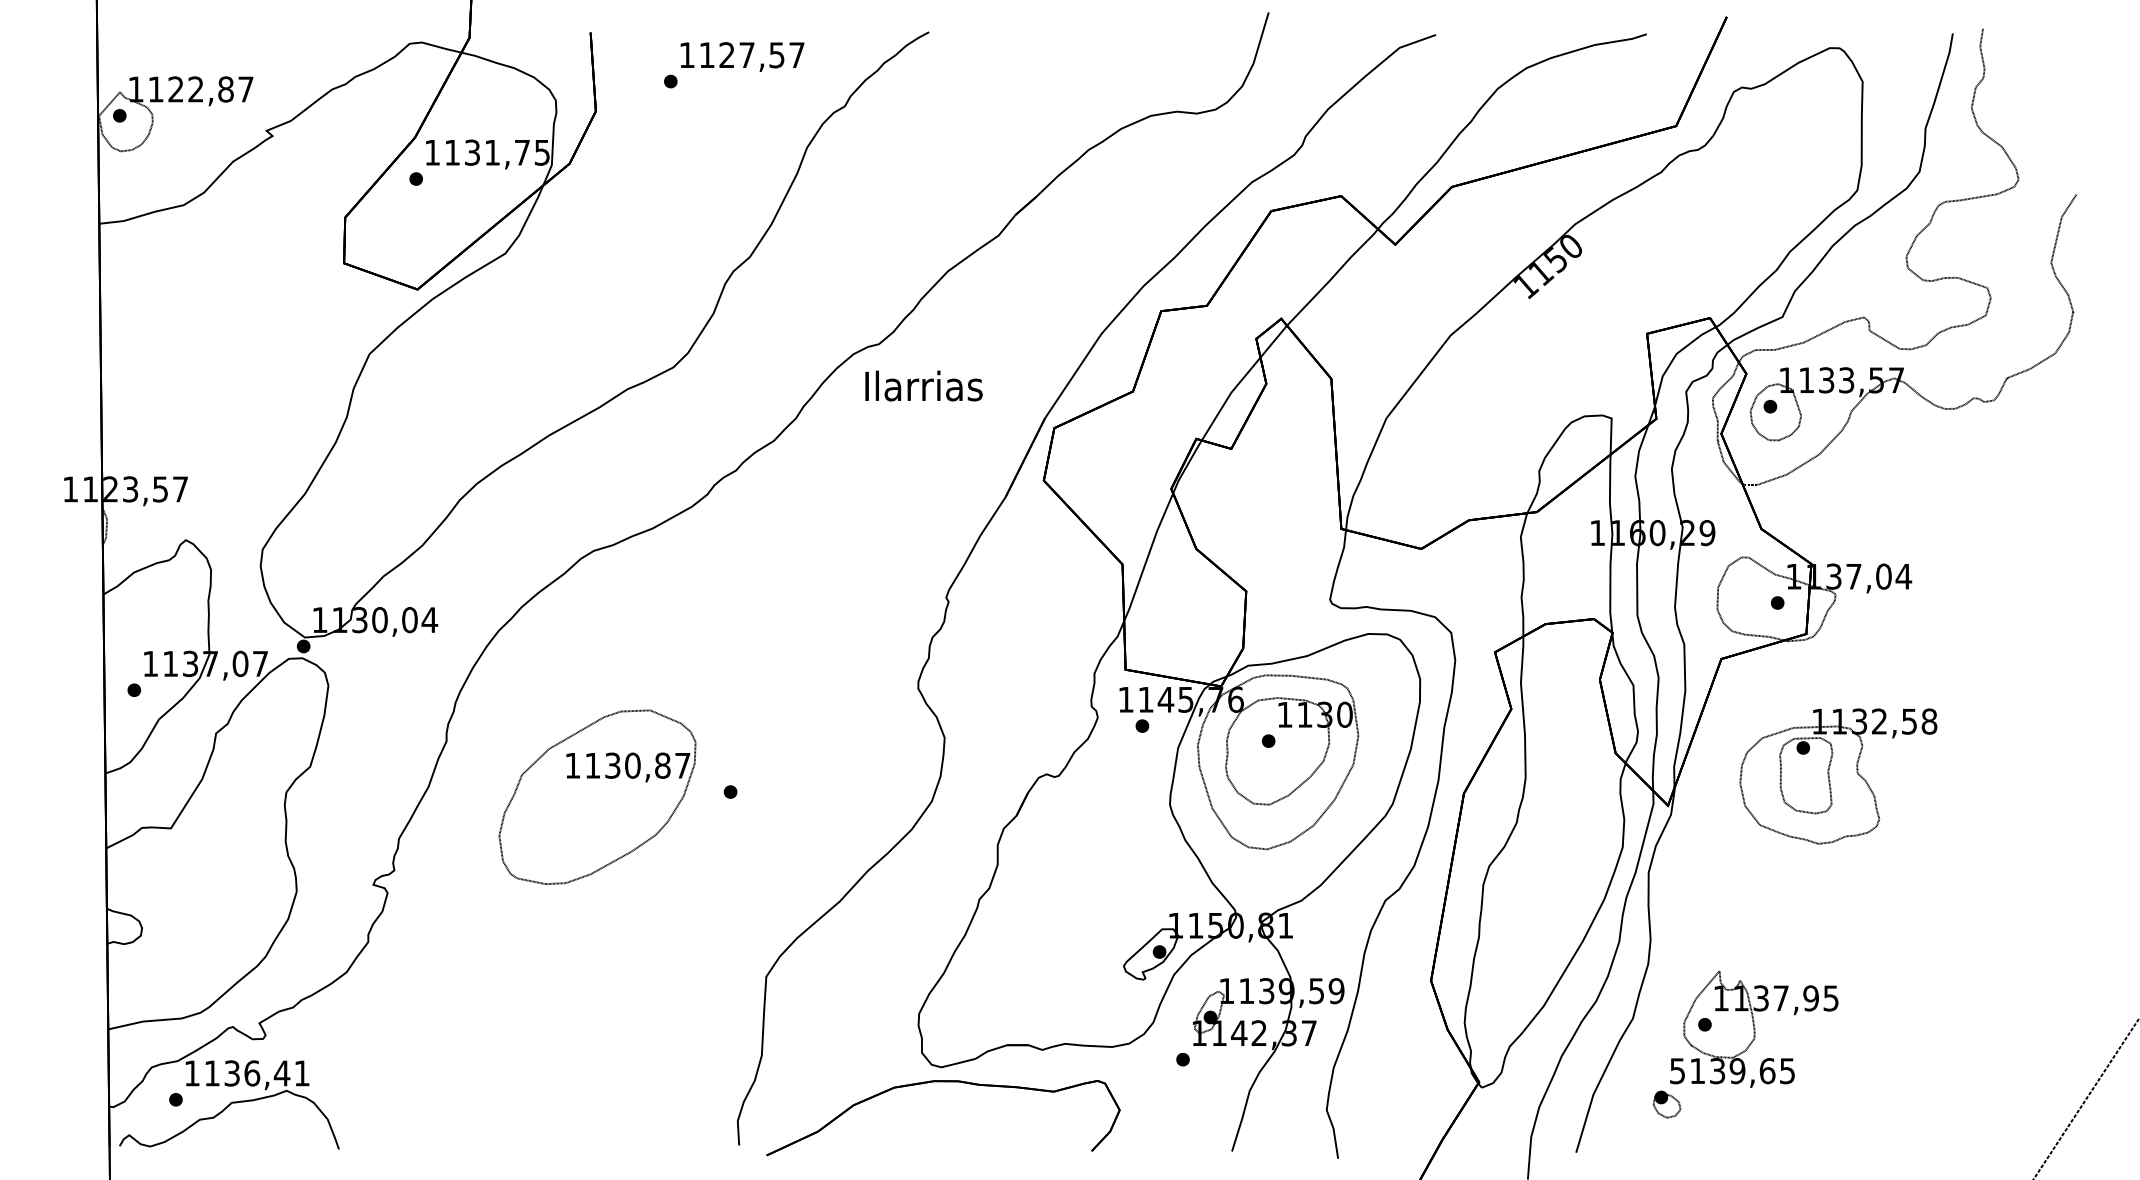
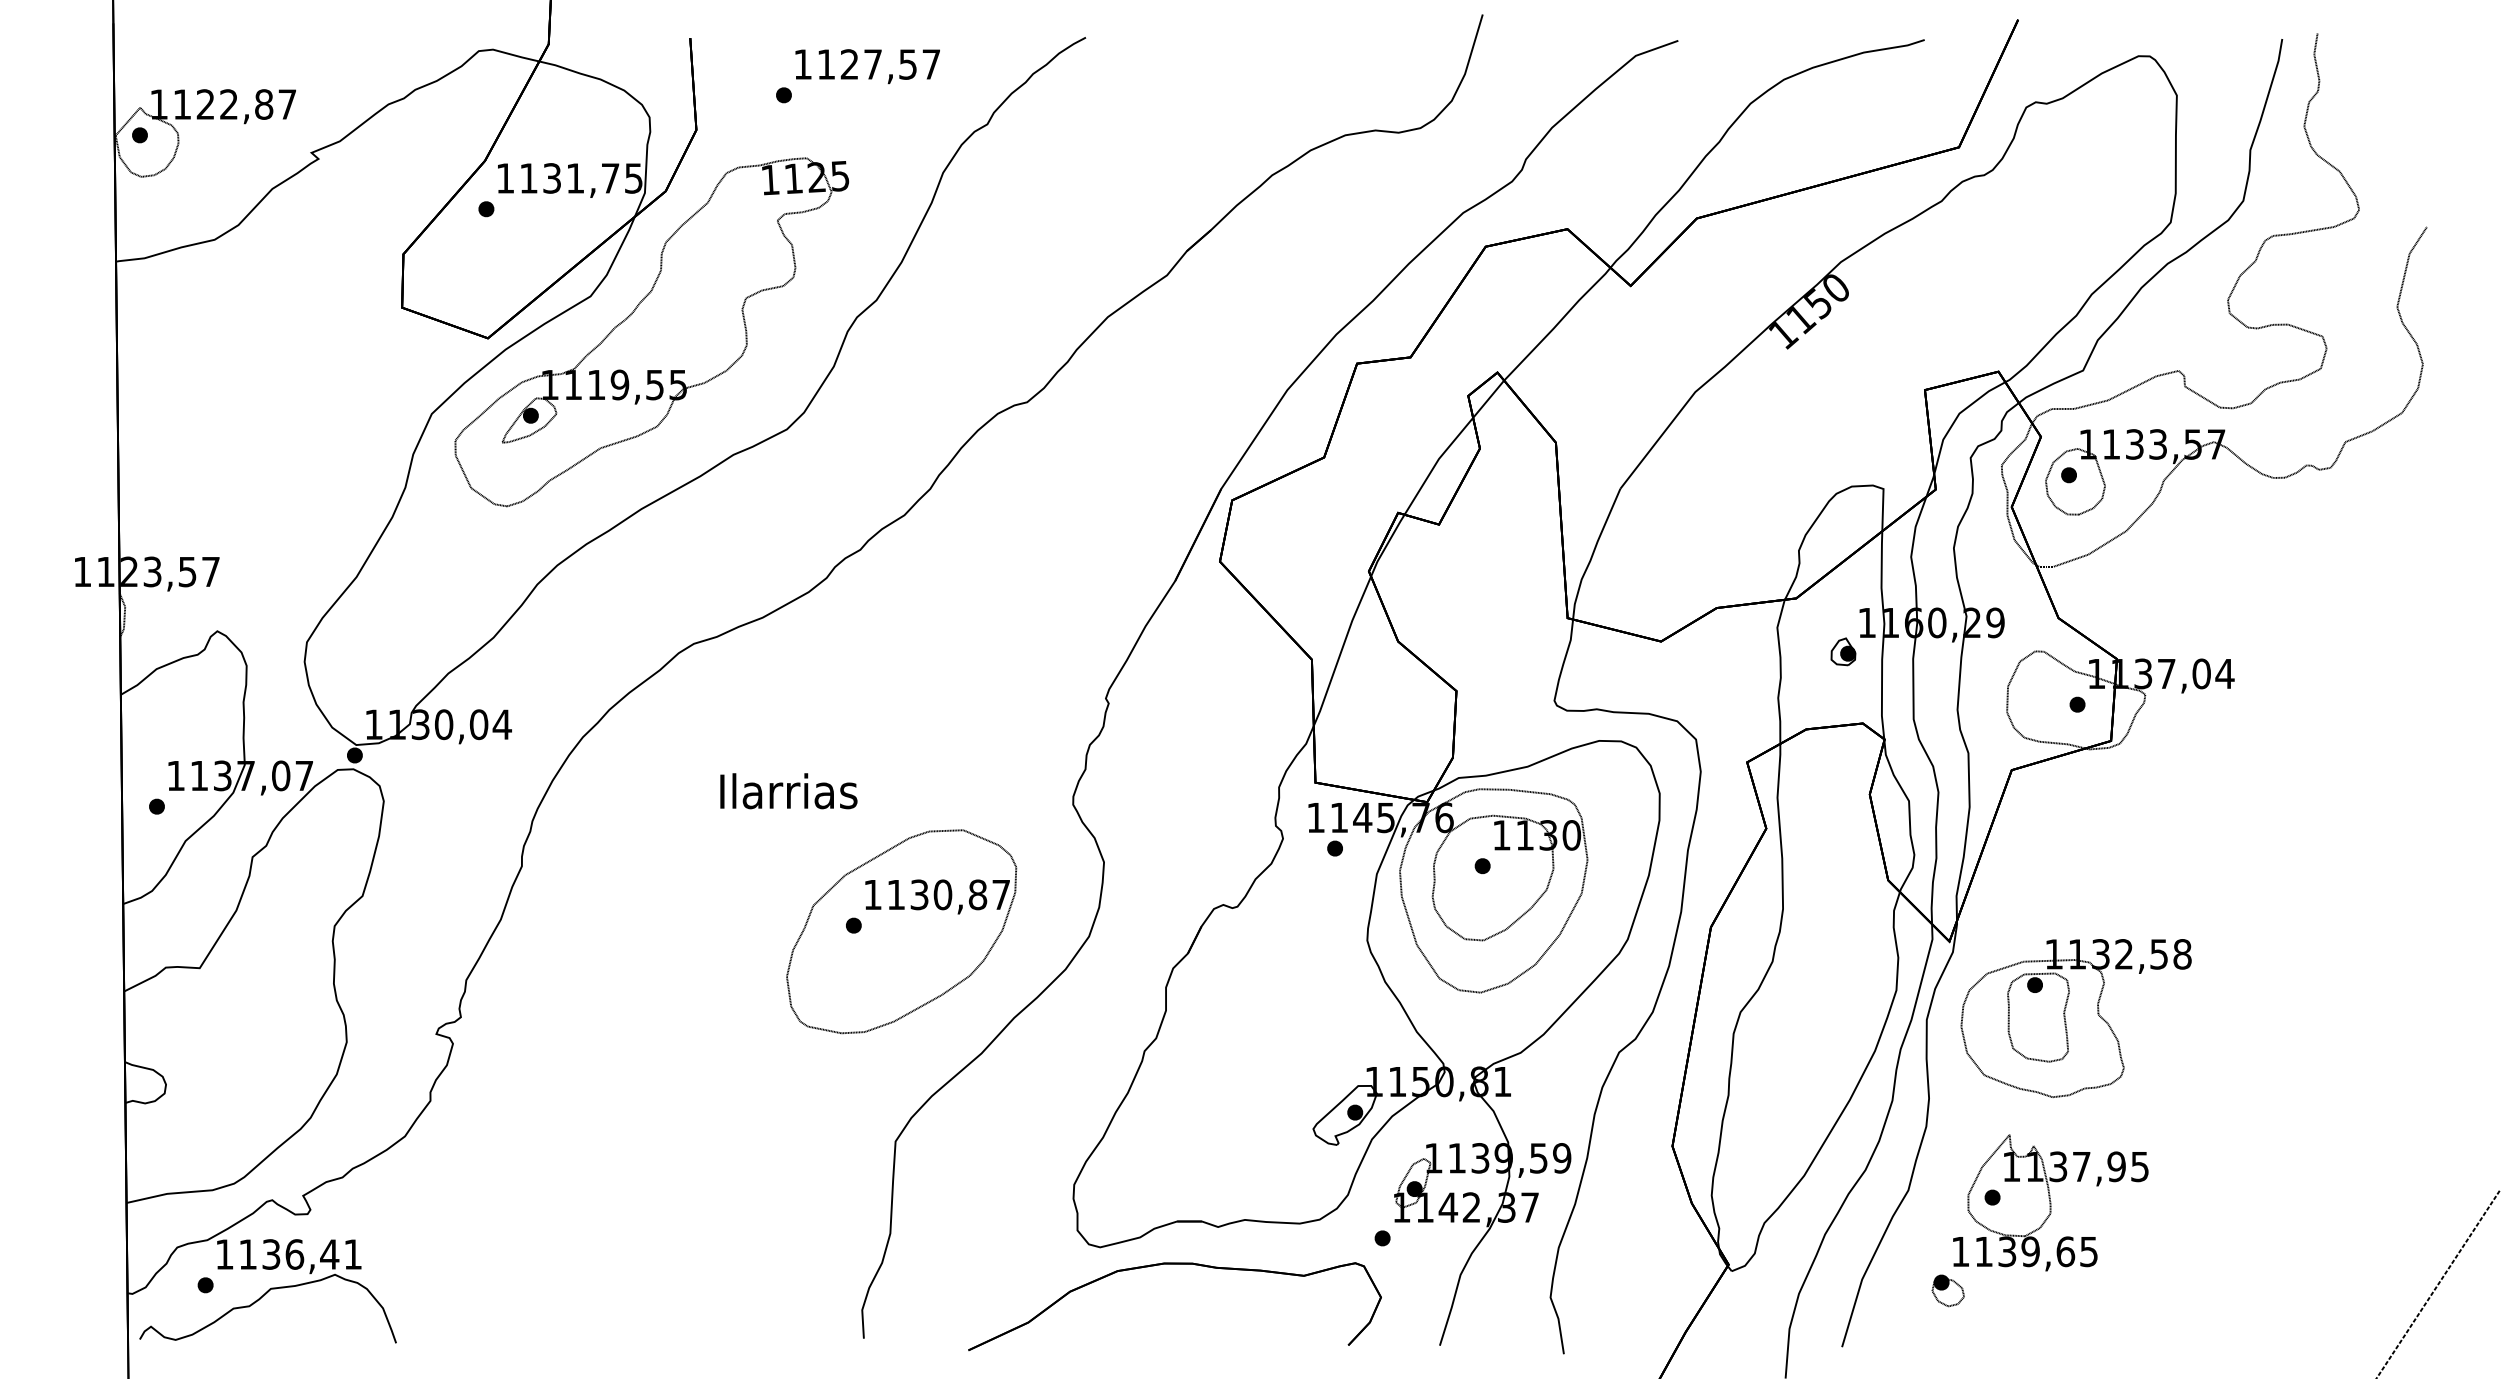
part: (557, 284) -> (651, 332), added
text: (923, 385) -> (788, 790), moved
part: (1577, 557) -> (1843, 651), added
part: (1838, 776) -> (2076, 1018), moved
part: (597, 796) -> (901, 930), moved
text: (1677, 1071) -> (1960, 1252), 5139,65 -> 1139,65
part: (943, 1082) -> (1175, 1265), moved

